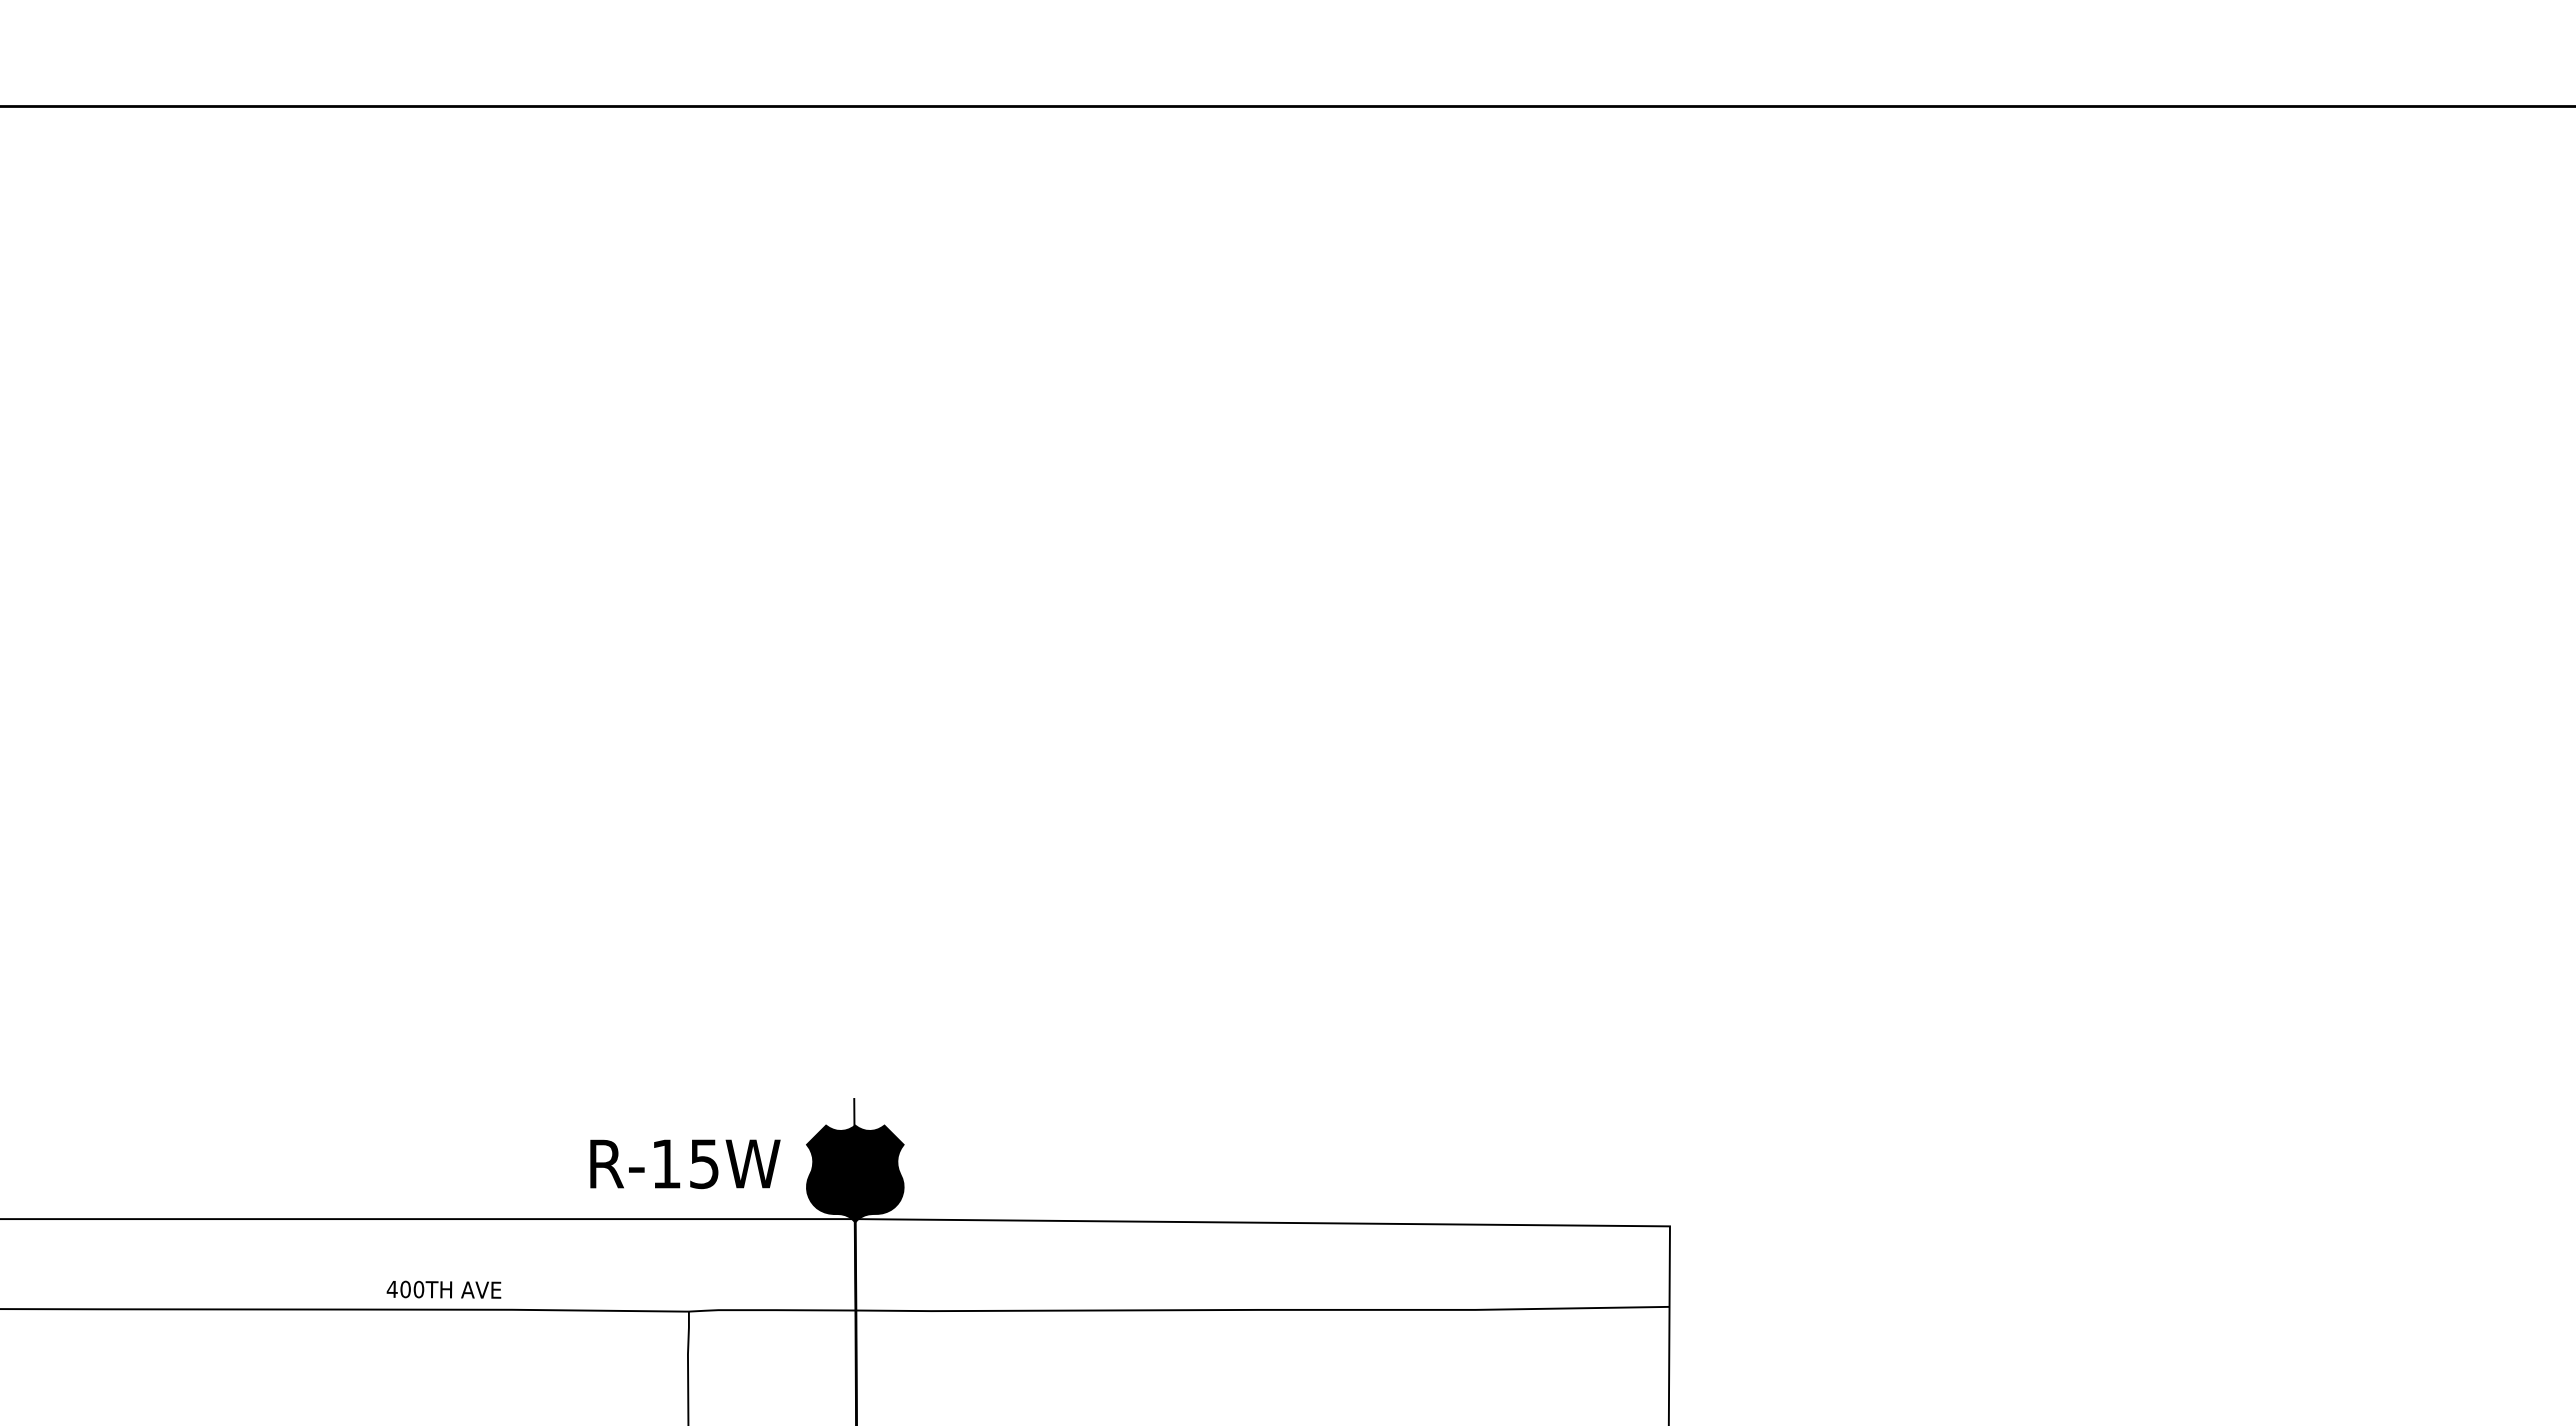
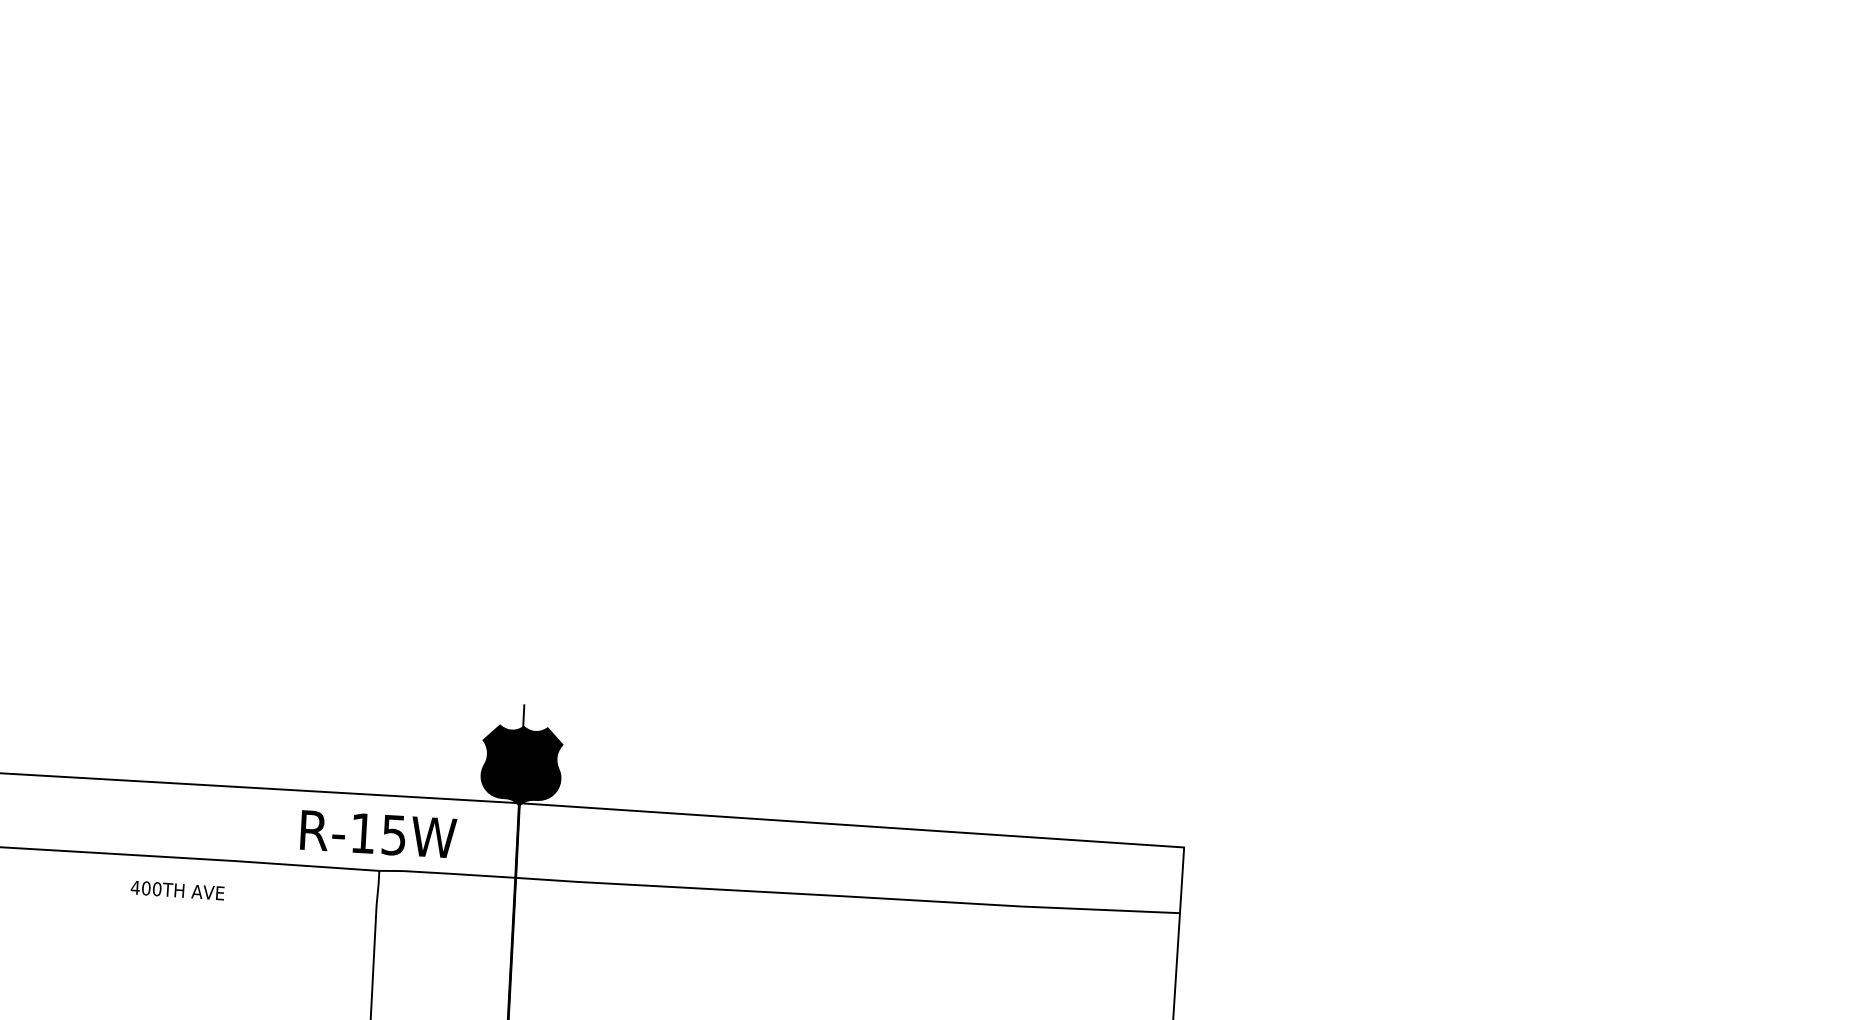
text: (685, 1164) -> (378, 834), moved
text: (443, 1289) -> (177, 890), moved

